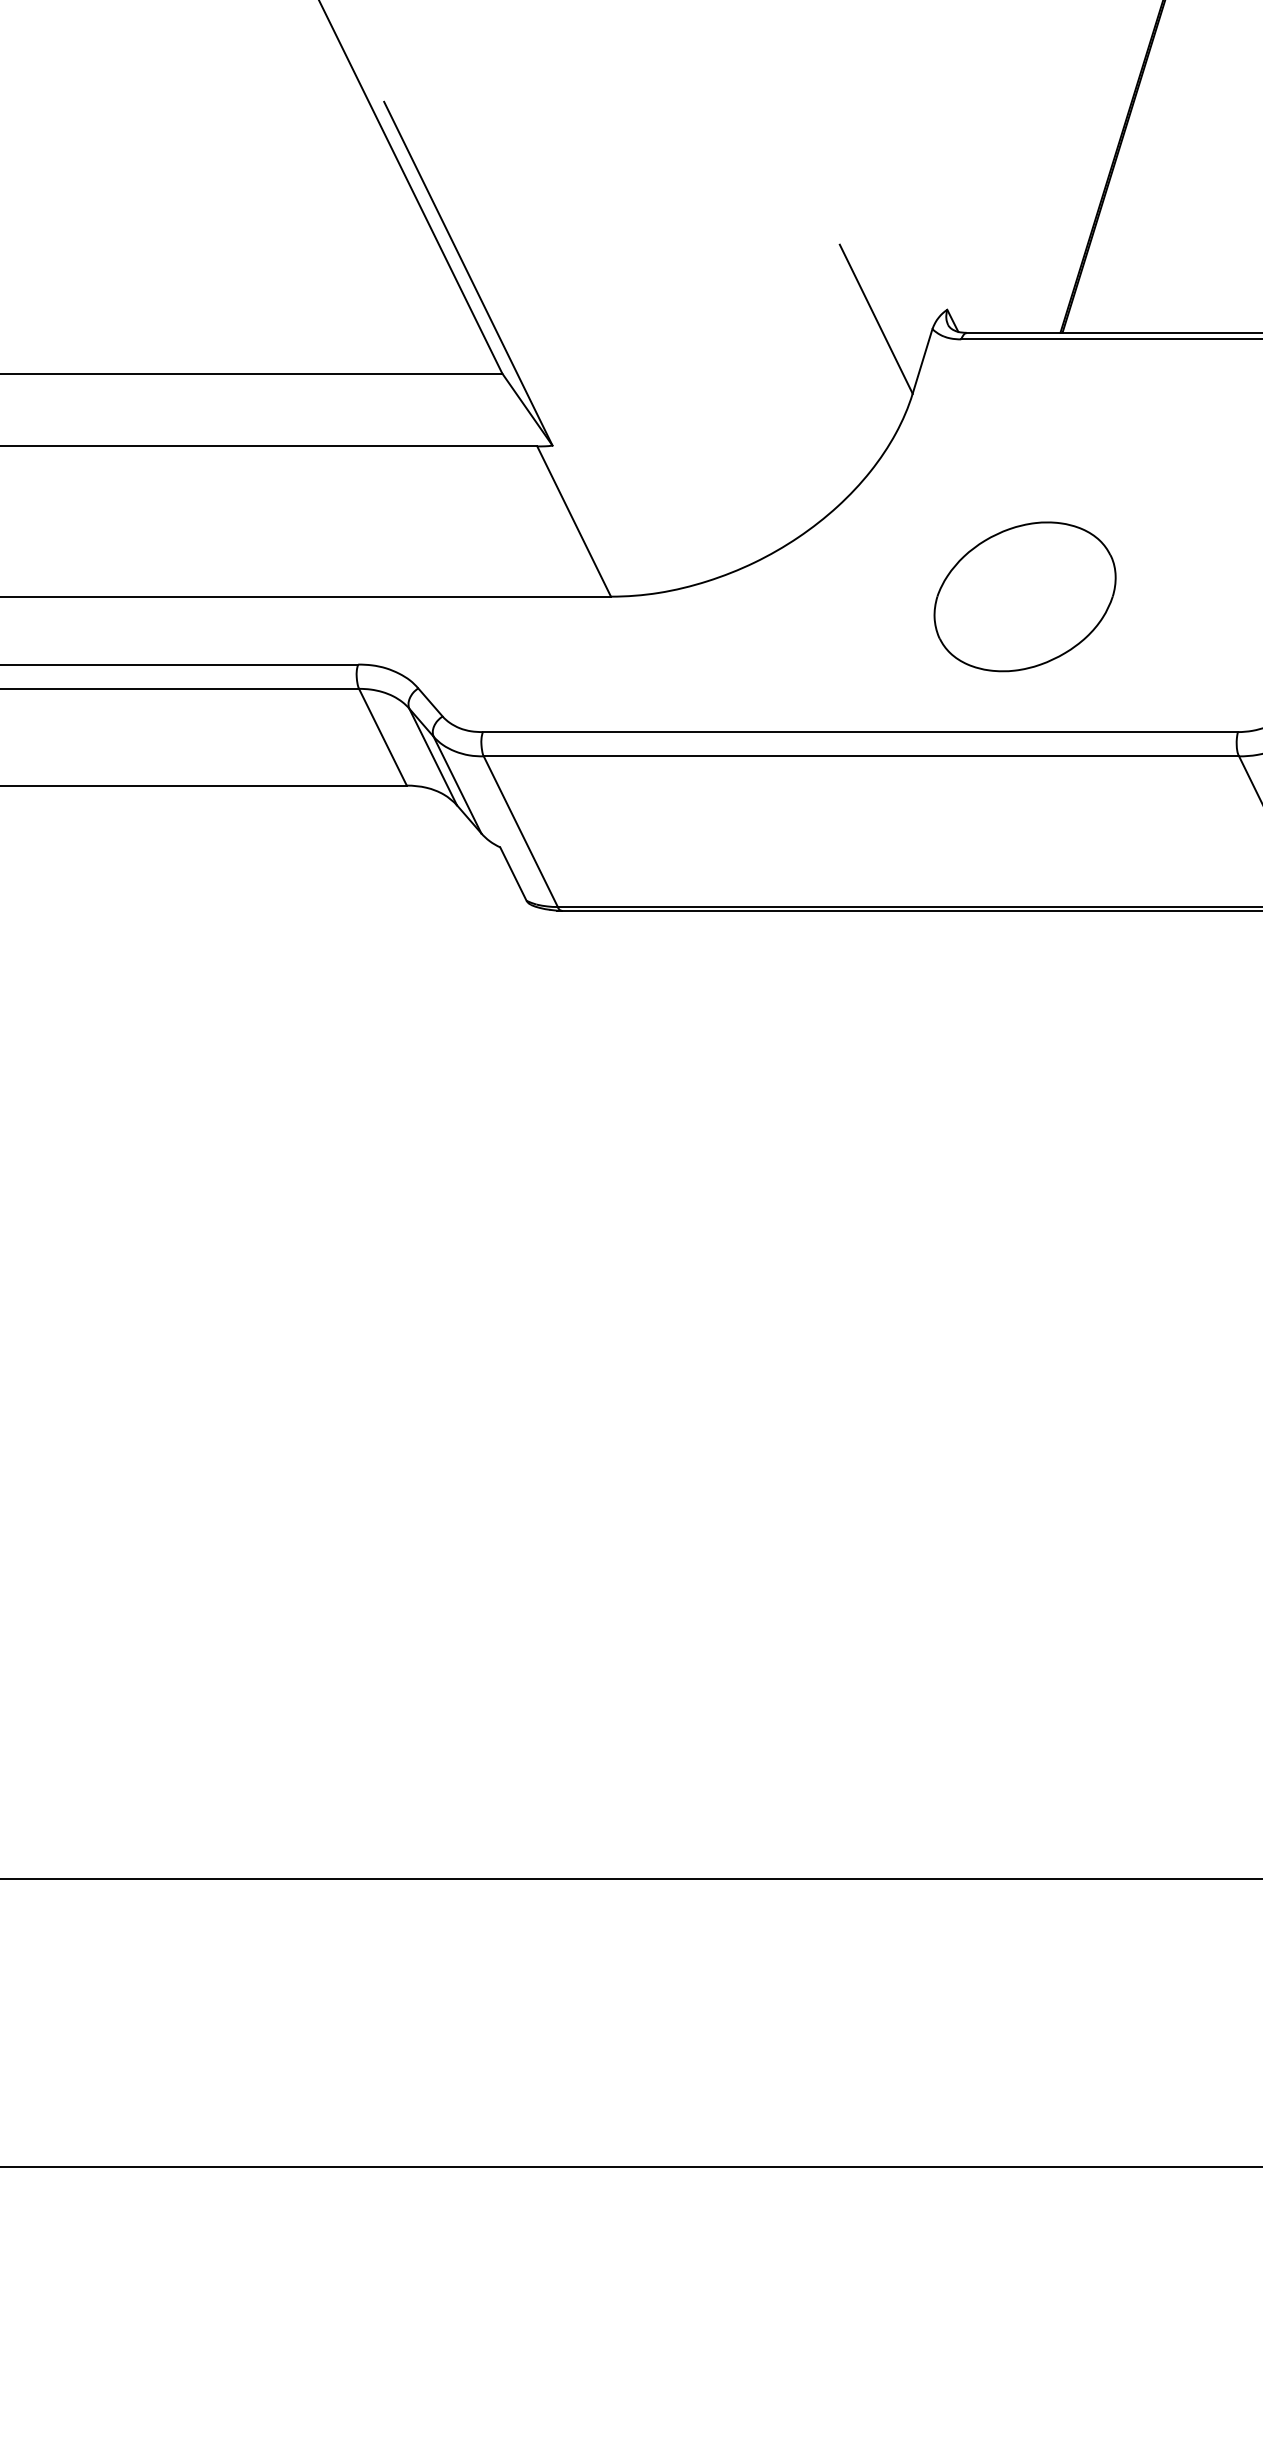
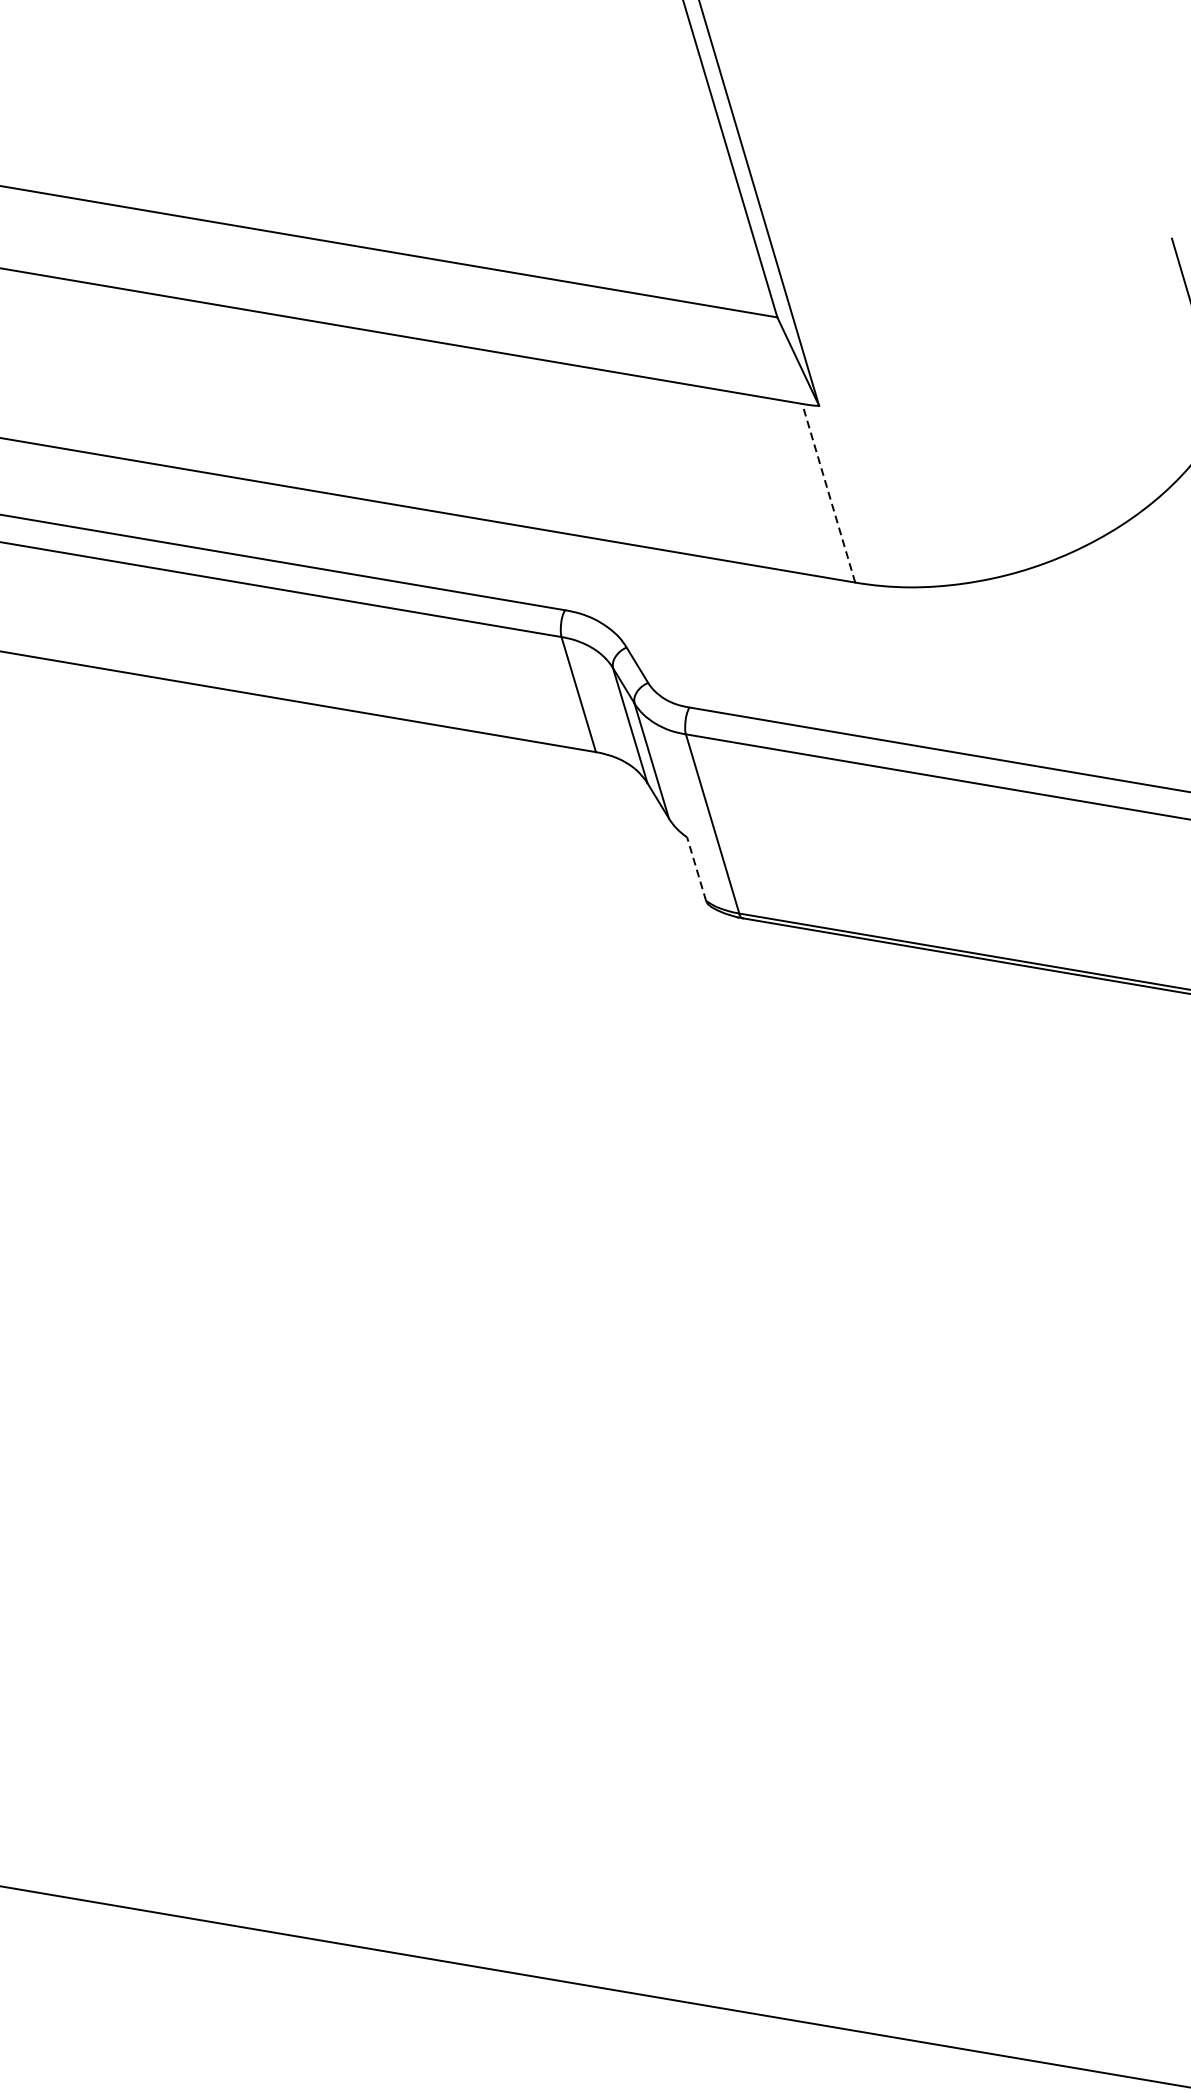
line: (574, 521) -> (829, 493), solid -> dashed
line: (513, 874) -> (696, 869), solid -> dashed

